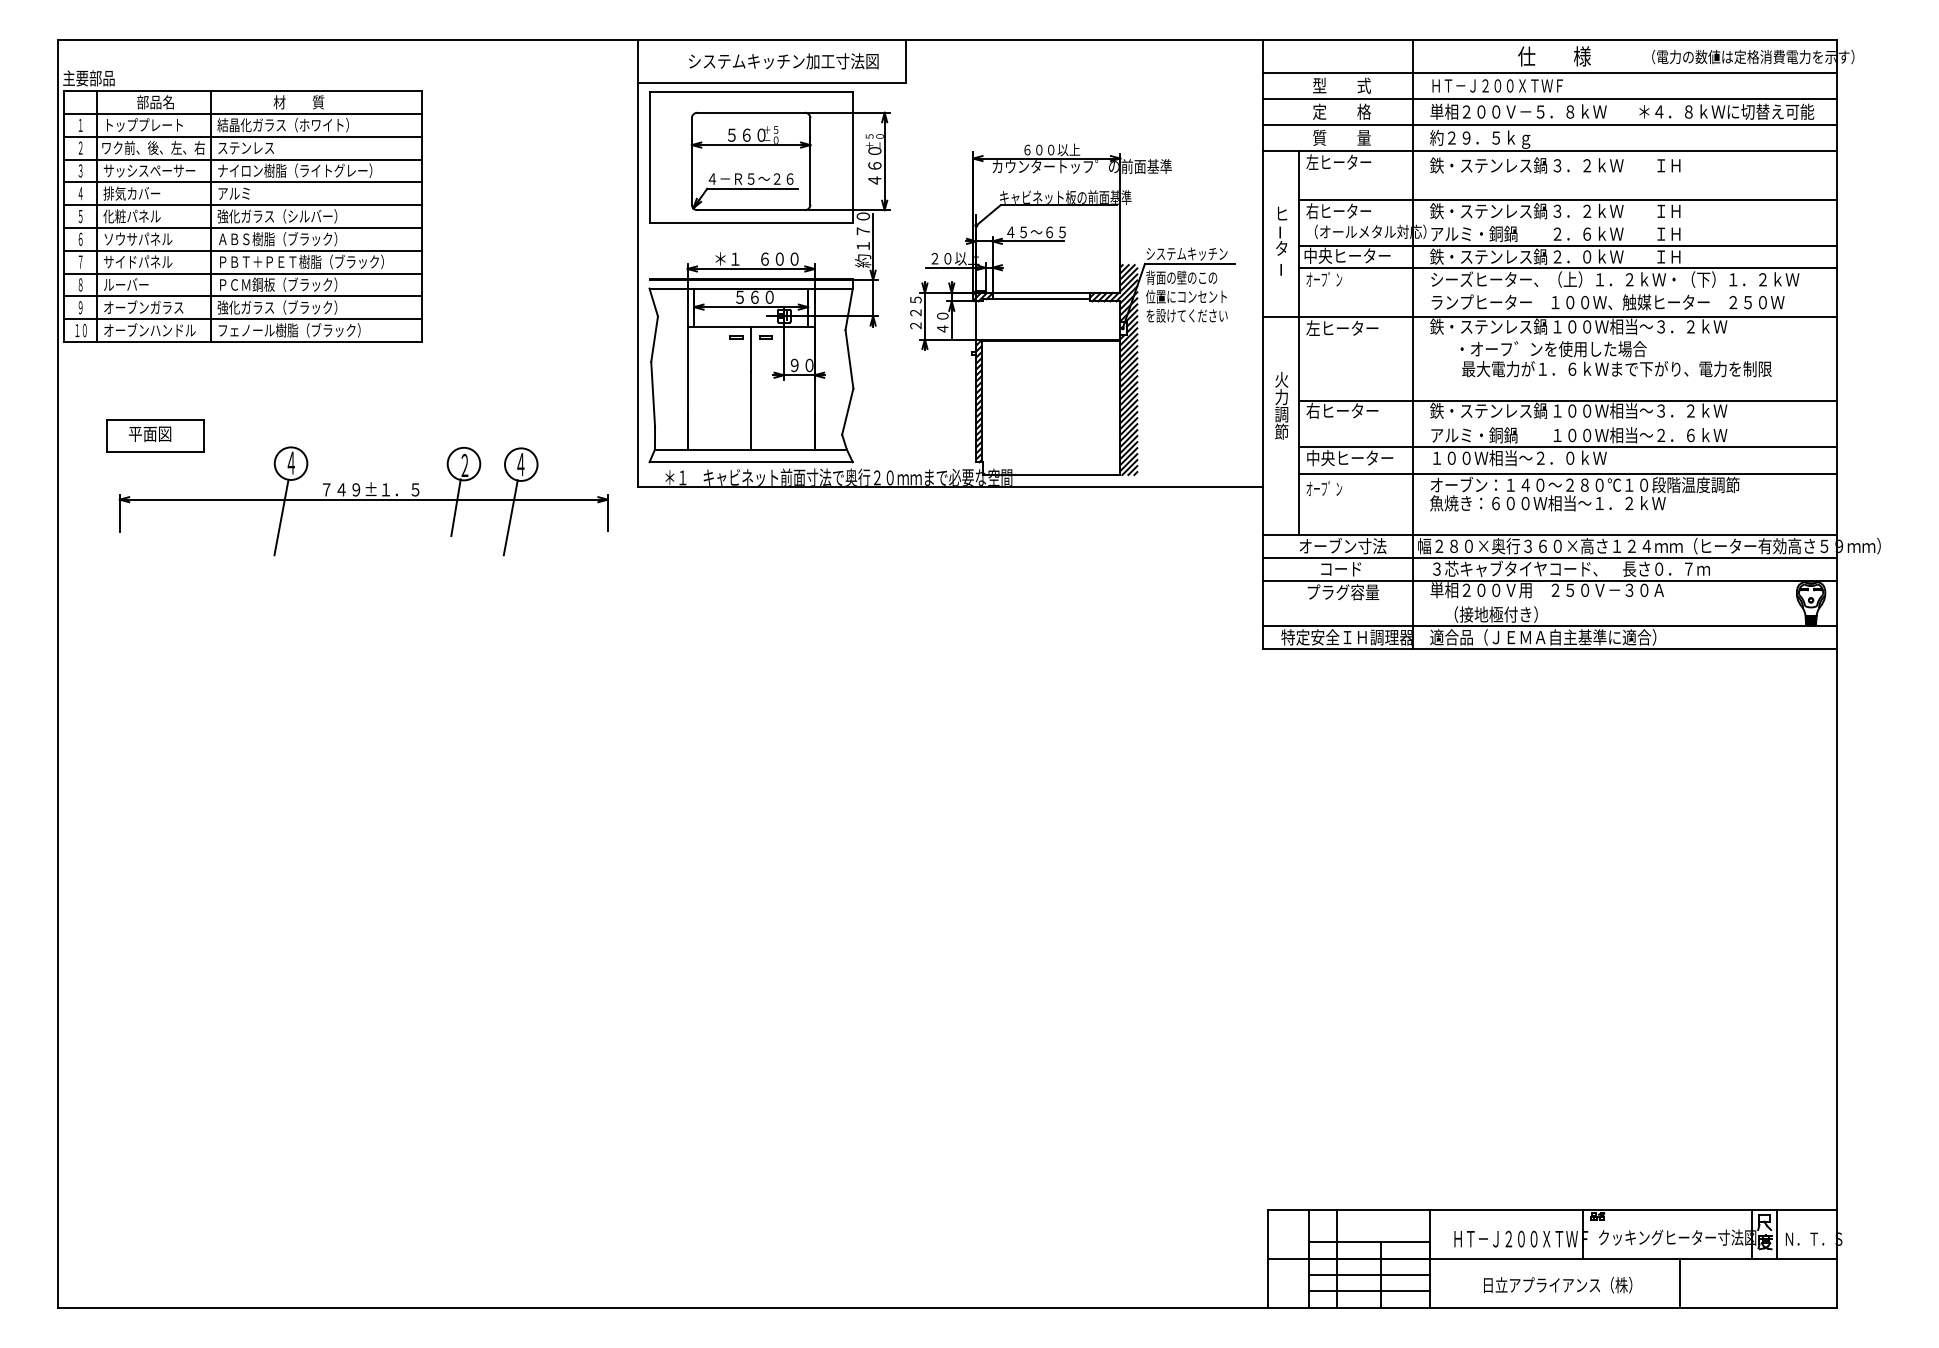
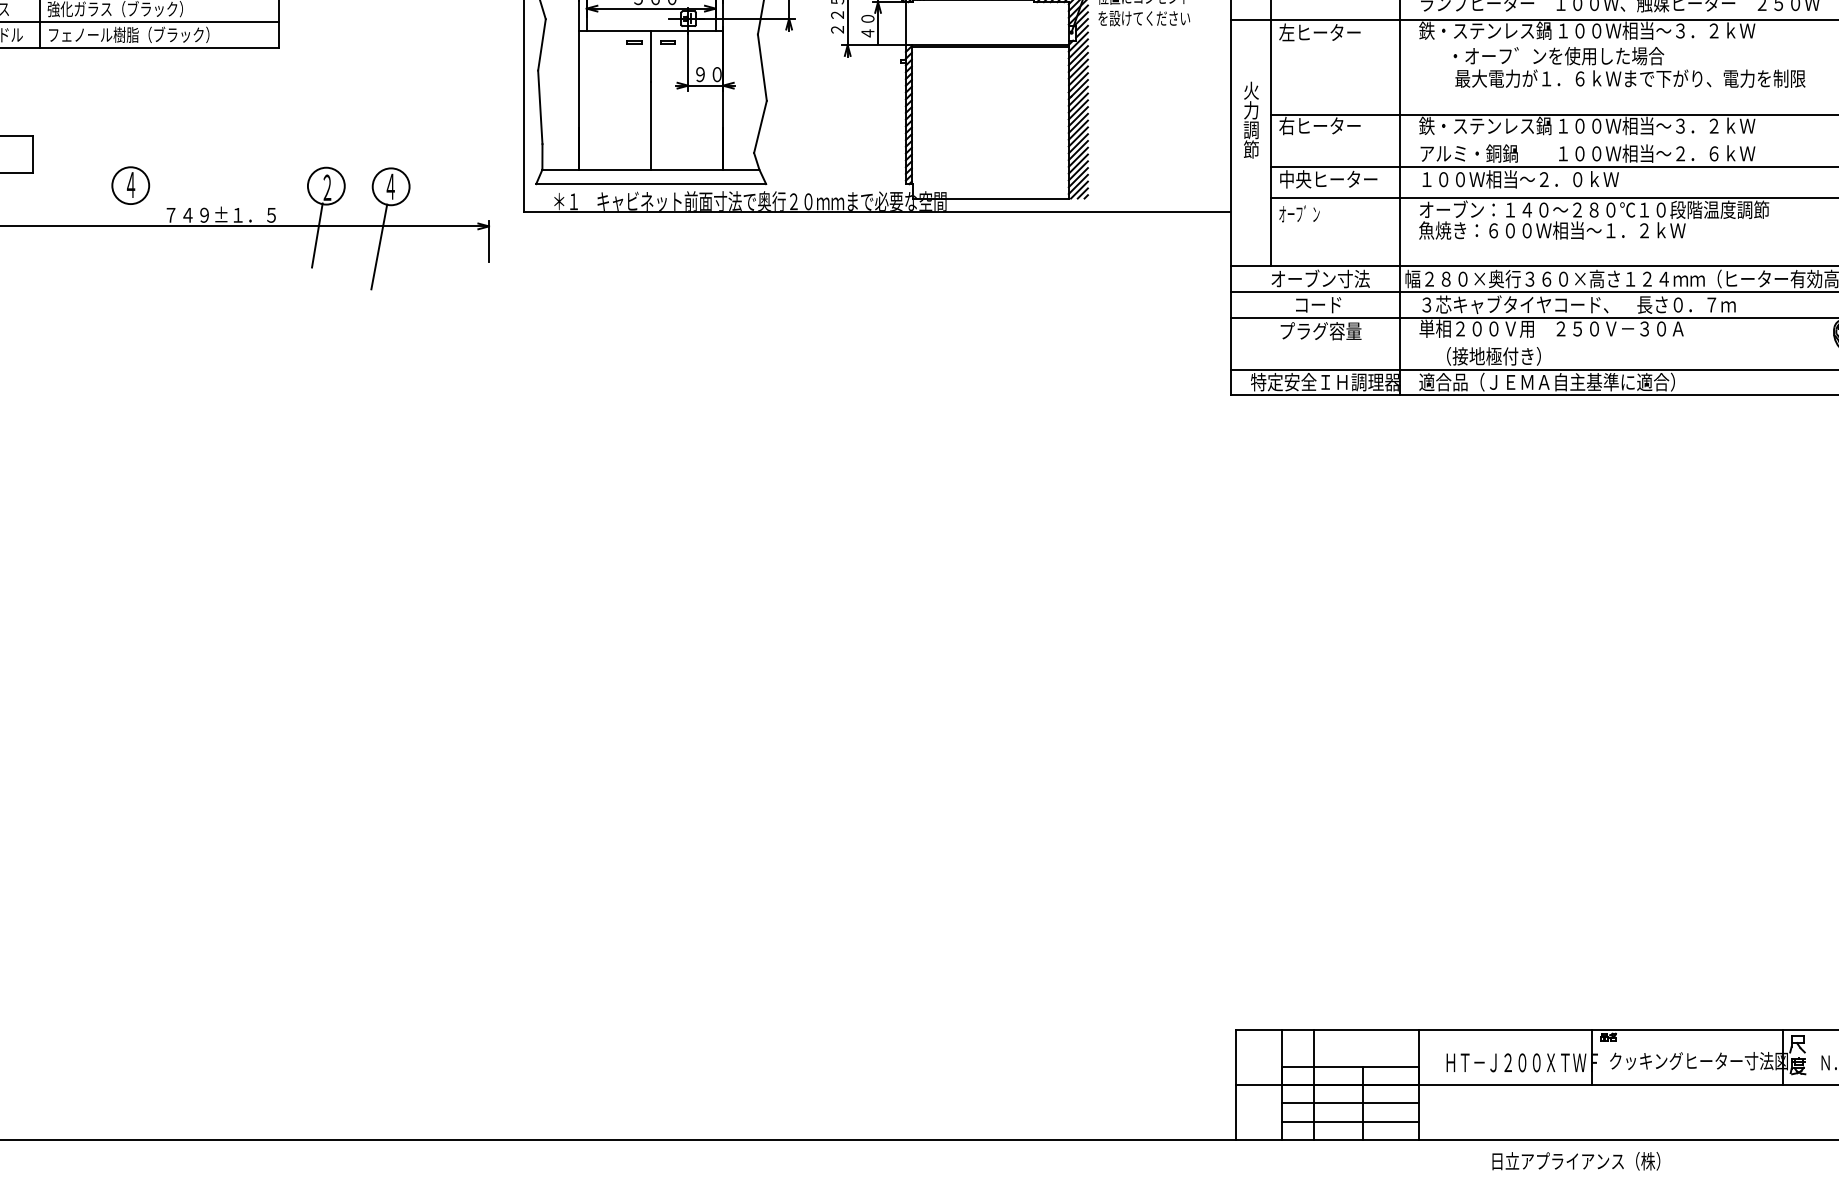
line: (281, 517) -> (119, 246), removed
line: (1776, 1233) -> (1810, 1056), removed
line: (1680, 1282) -> (1702, 1111), removed
text: (1558, 1285) -> (1576, 1161), moved

